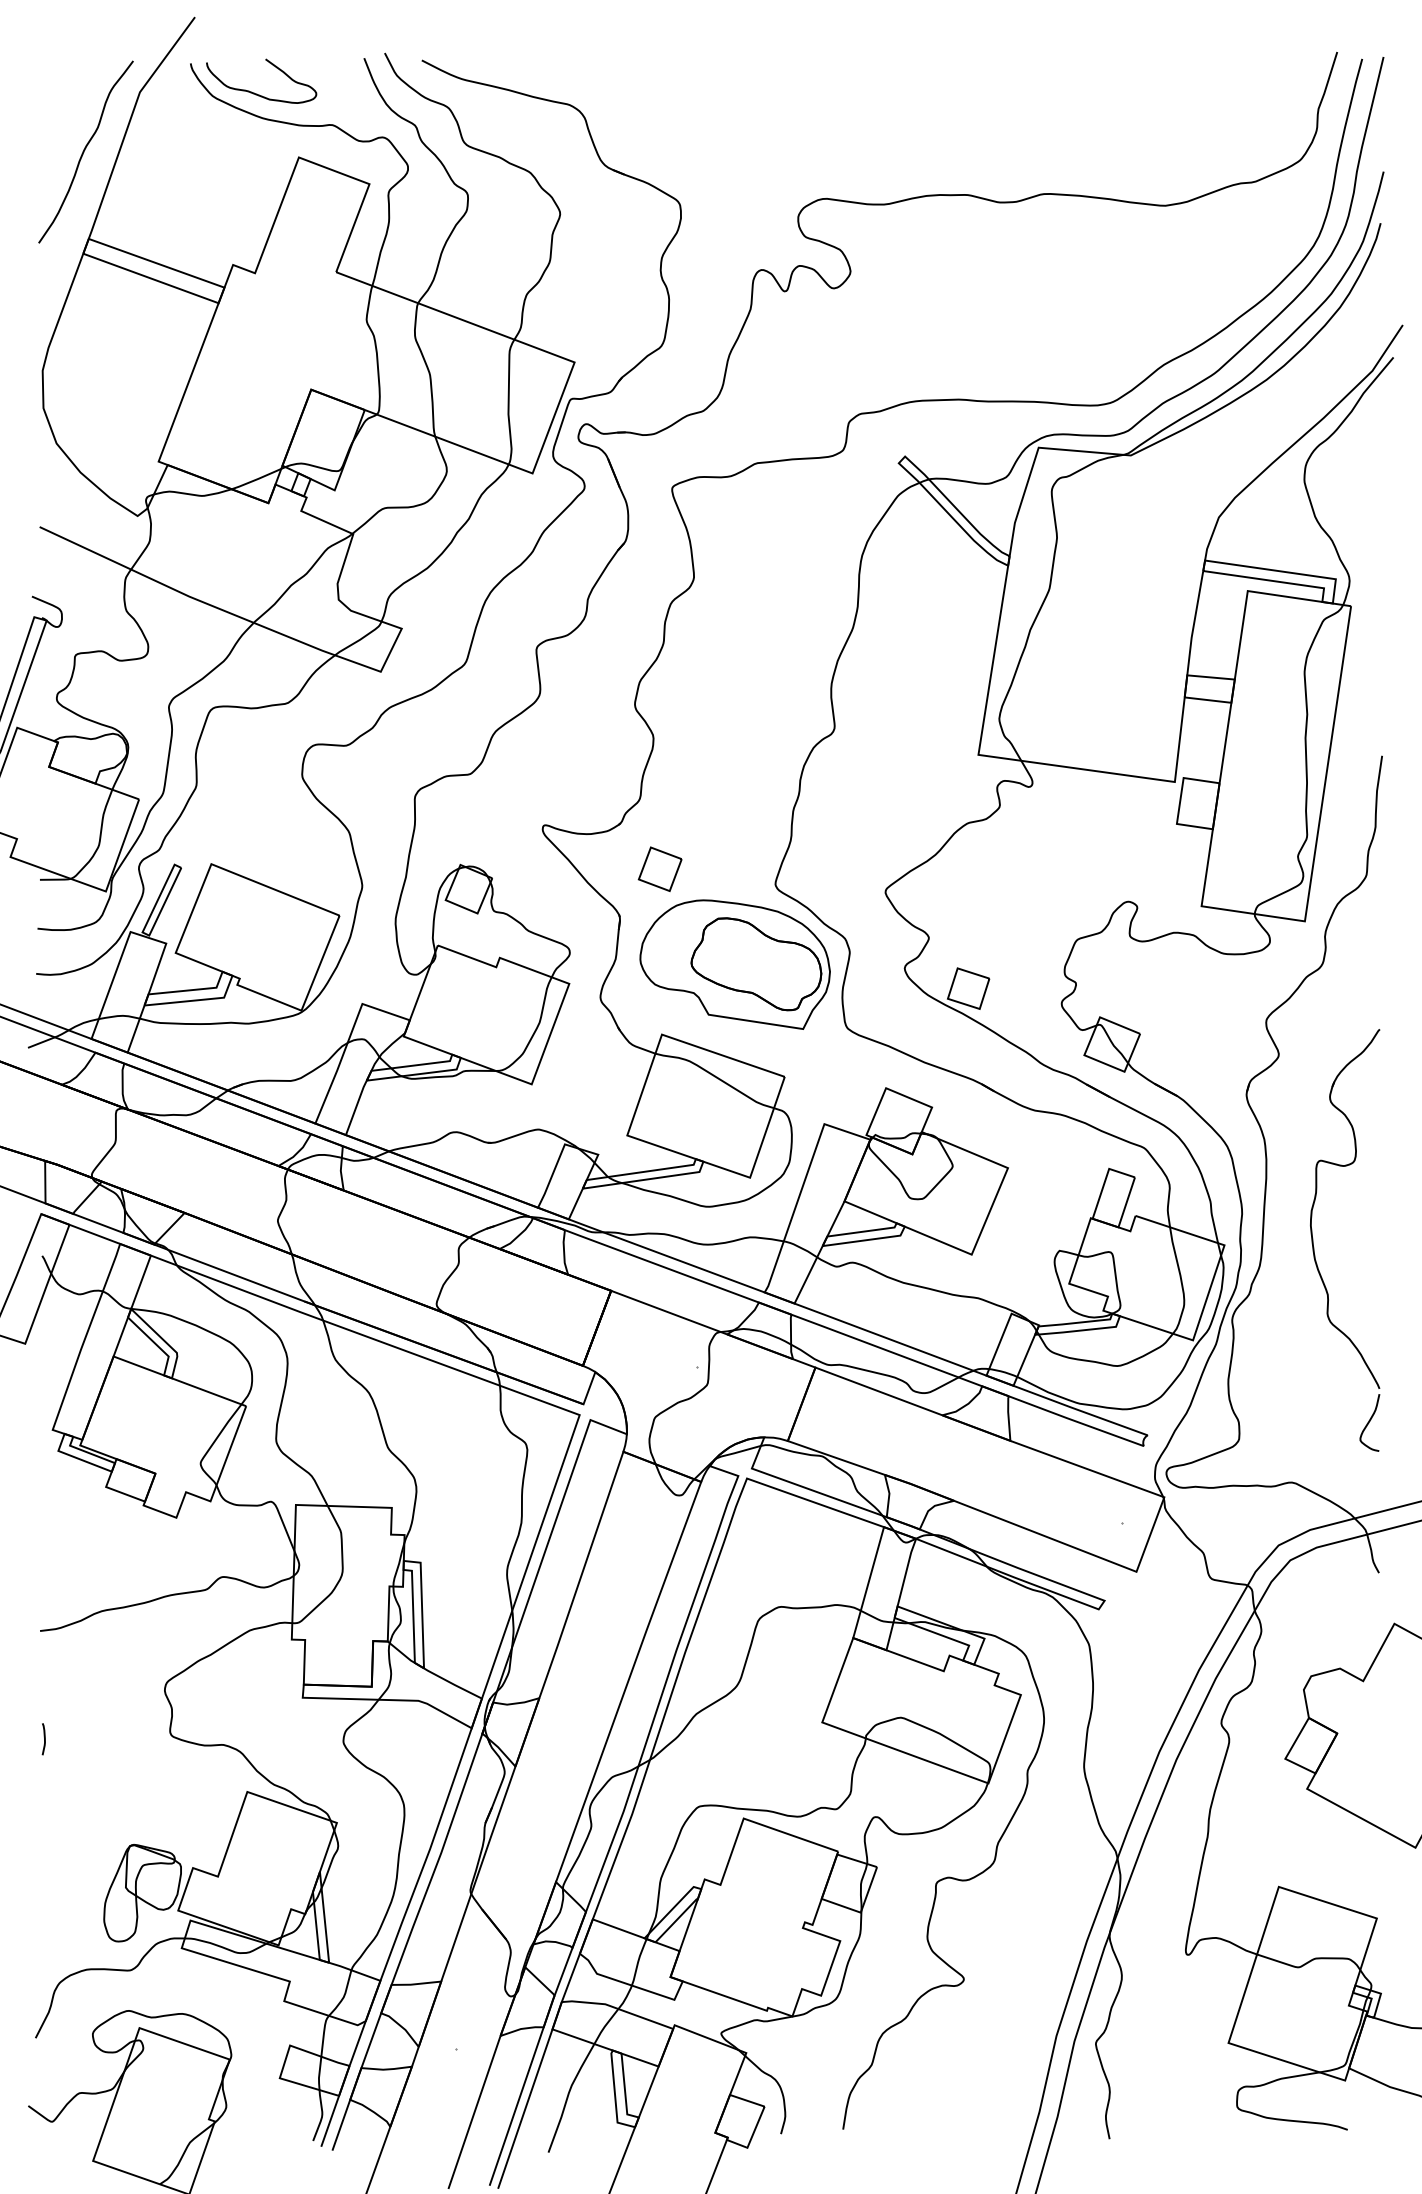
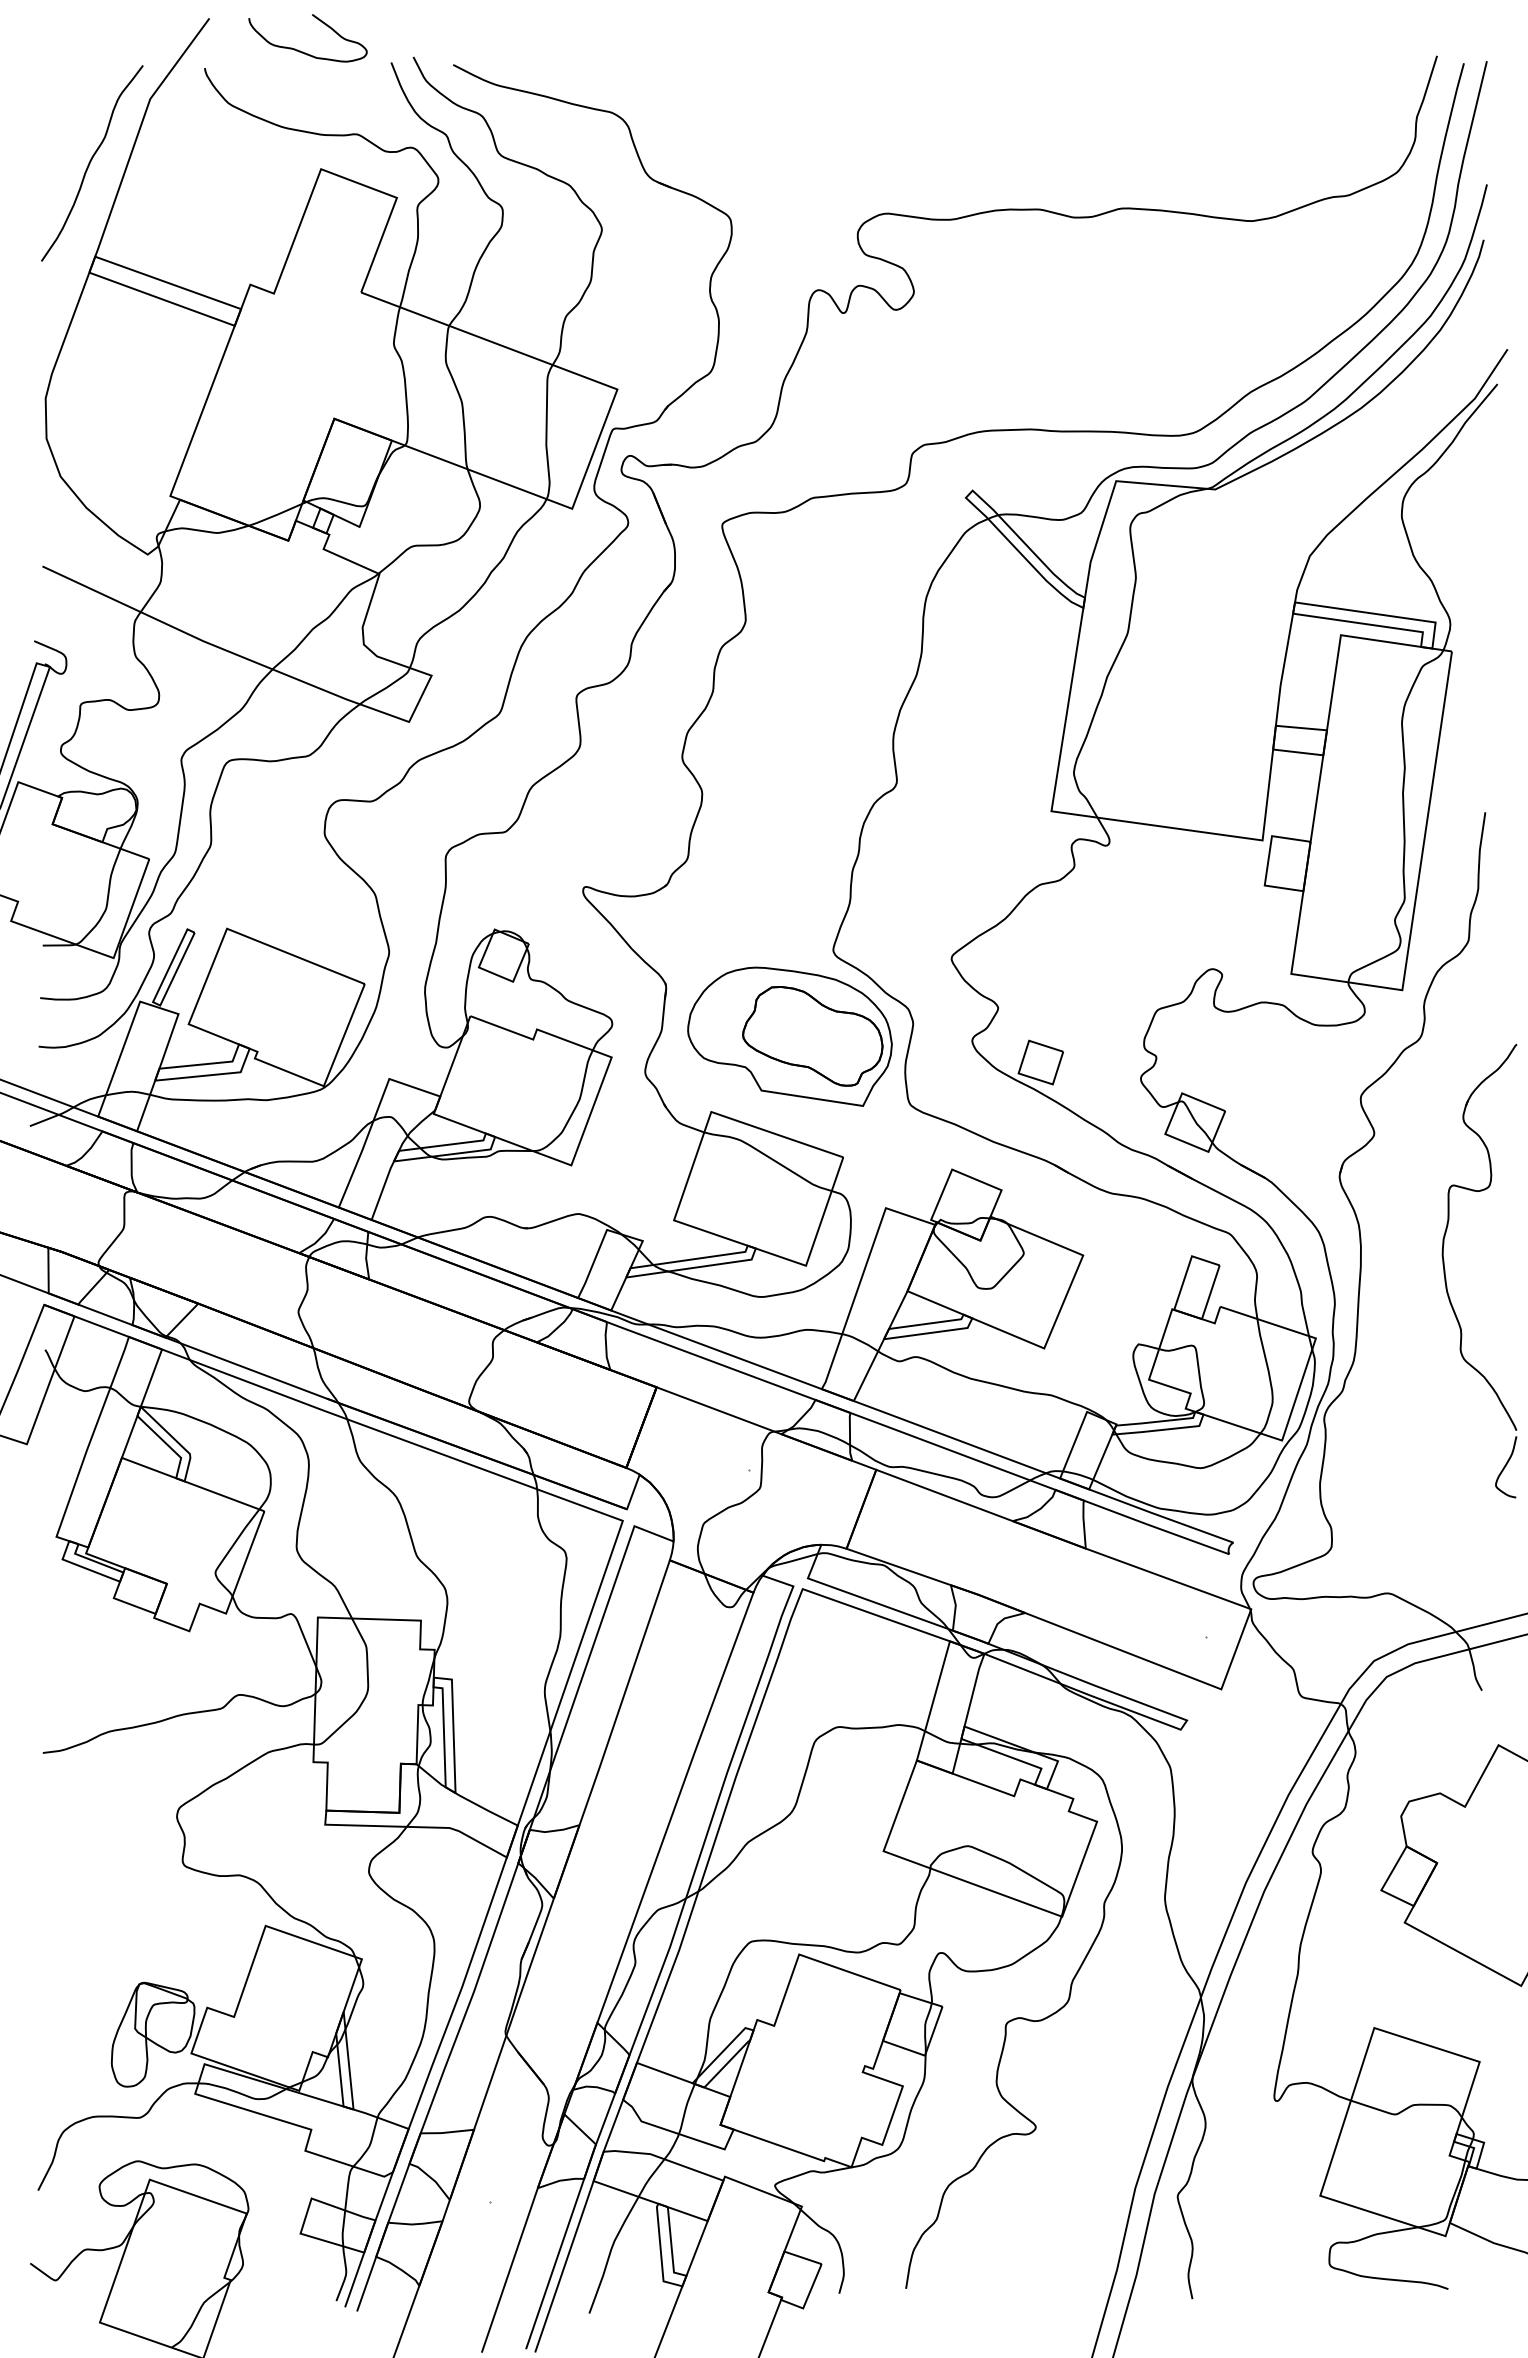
curve: (254, 92) -> (300, 50), moved
part: (660, 868) -> (709, 933), removed
part: (1314, 1247) -> (1446, 1278), moved
curve: (44, 1739) -> (47, 1869), removed

